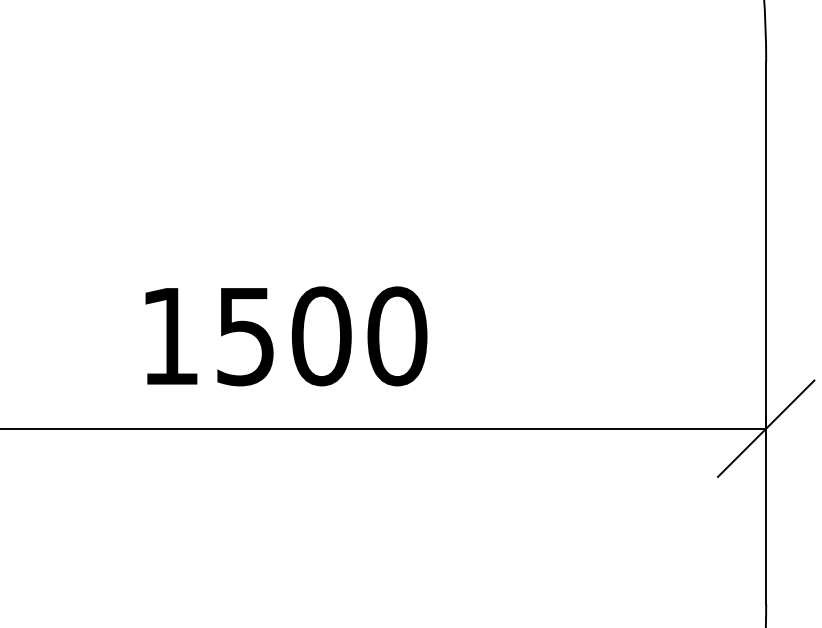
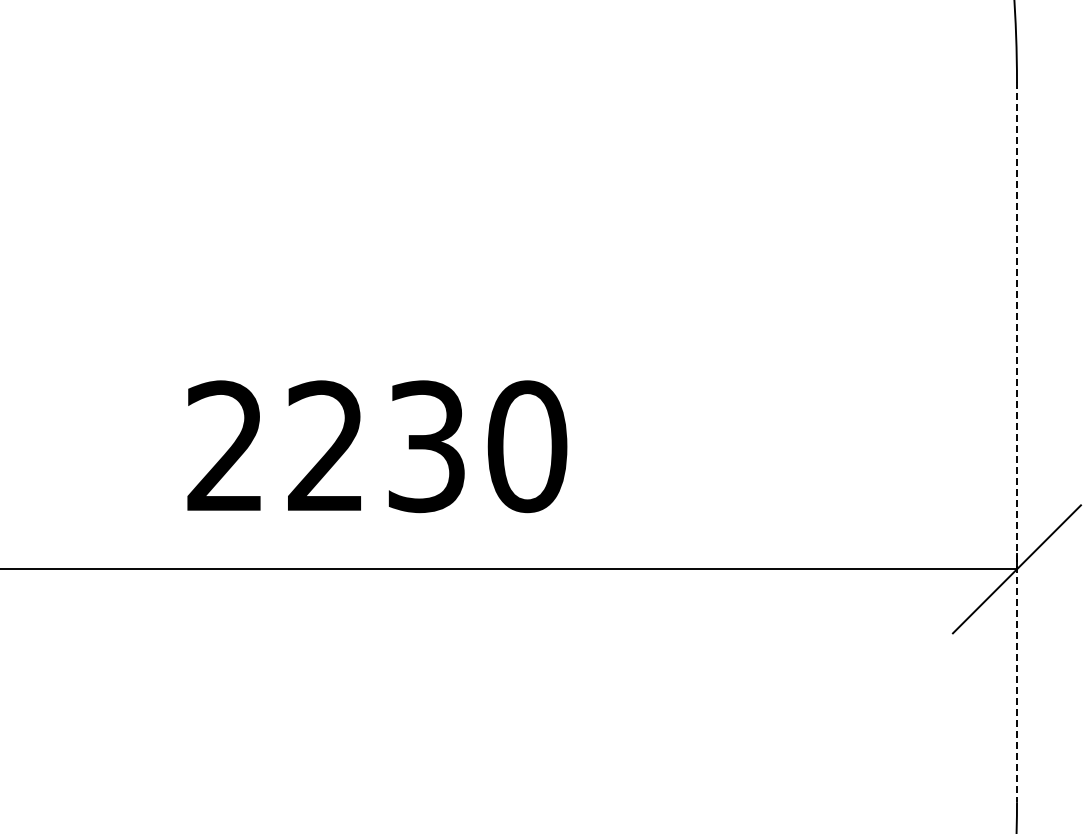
line: (765, 333) -> (1016, 442), solid -> dashed
text: (246, 336) -> (326, 446), 1500 -> 2230

